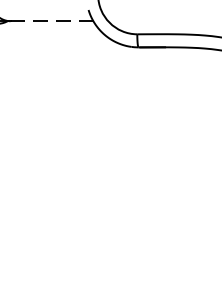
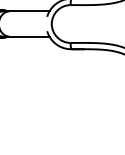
line: (51, 20) -> (29, 36), dashed -> solid

